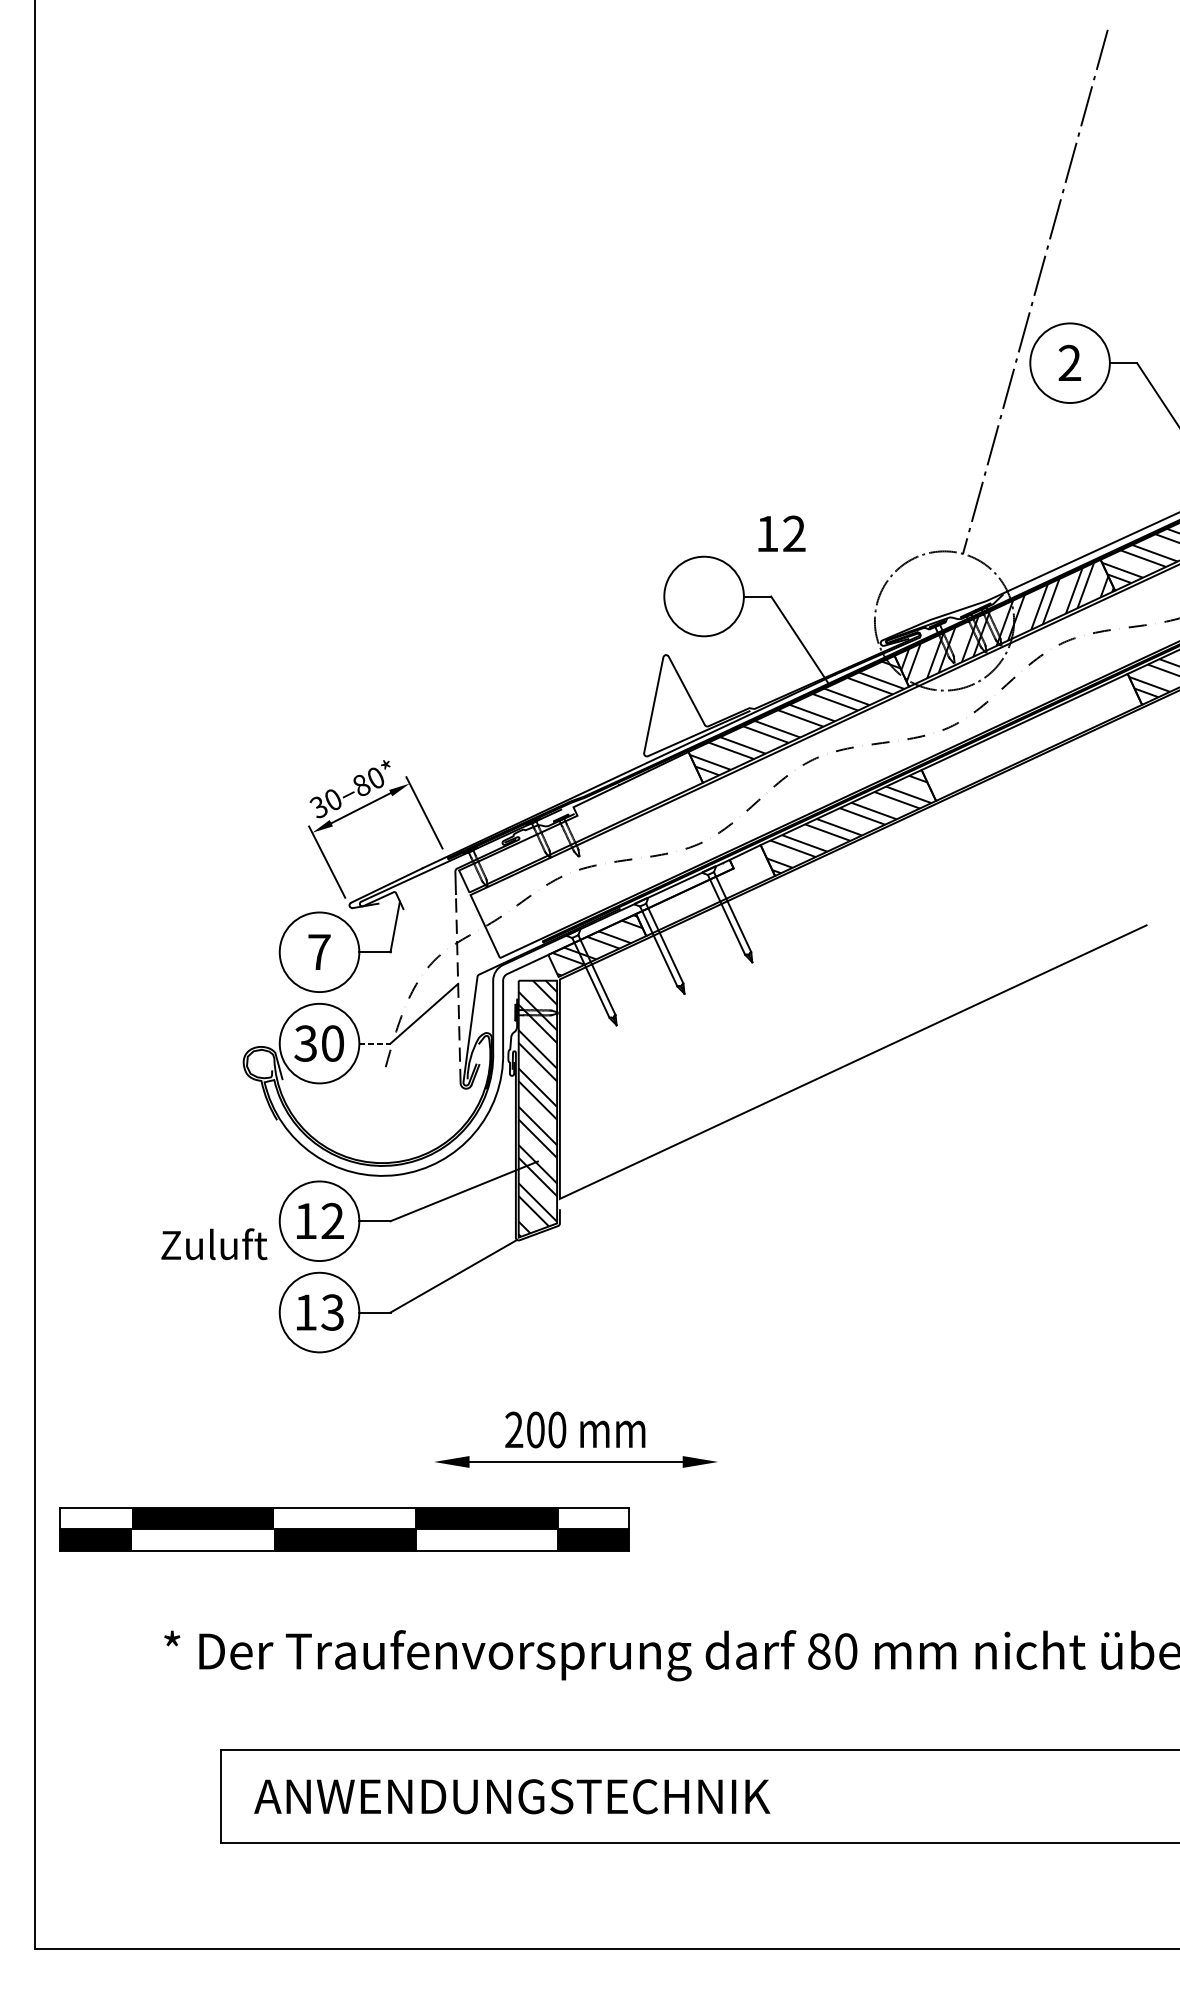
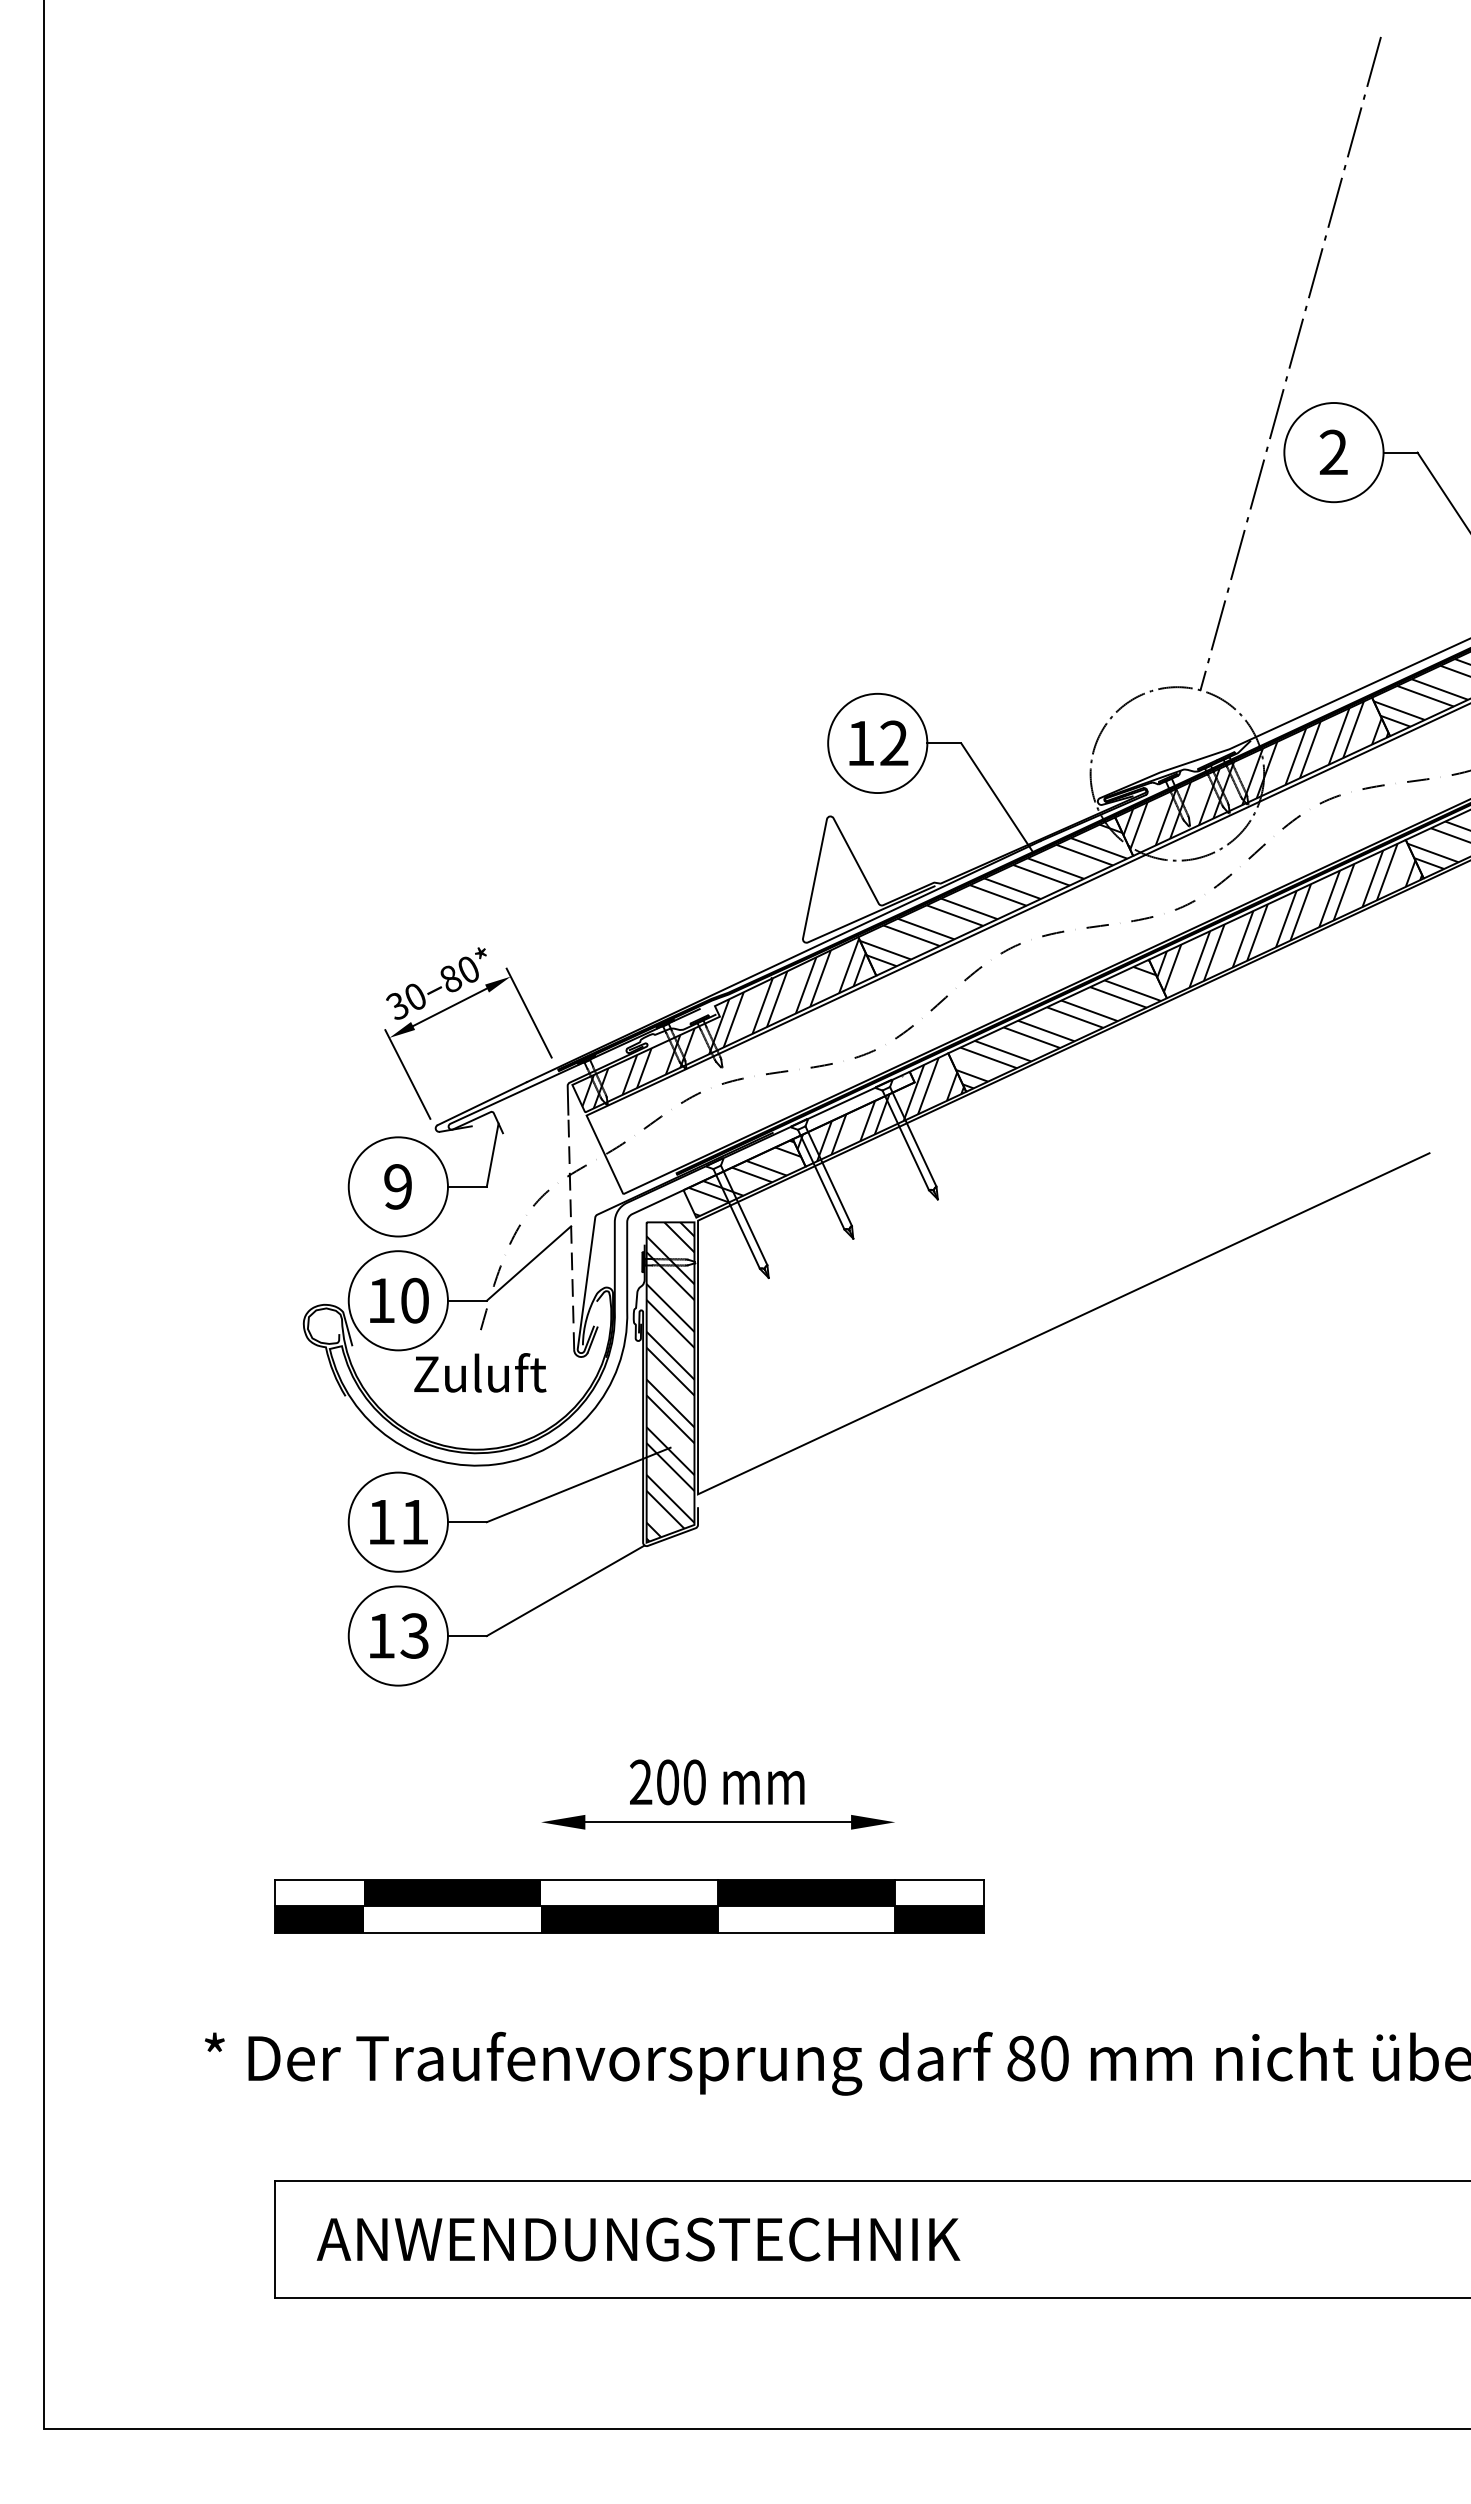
text: (781, 533) -> (878, 742), moved
hatch: (1034, 736) -> (1289, 917), added
hatch: (580, 821) -> (723, 1023), added
hatch: (706, 890) -> (880, 1109), added
text: (319, 951) -> (398, 1186), 7 -> 9
text: (305, 1043) -> (380, 1300), 30 -> 10
line: (375, 1043) -> (467, 1300), dashed -> solid
text: (332, 1220) -> (414, 1521), 12 -> 11
text: (214, 1243) -> (480, 1372), moved
part: (344, 1529) -> (629, 1906), moved

